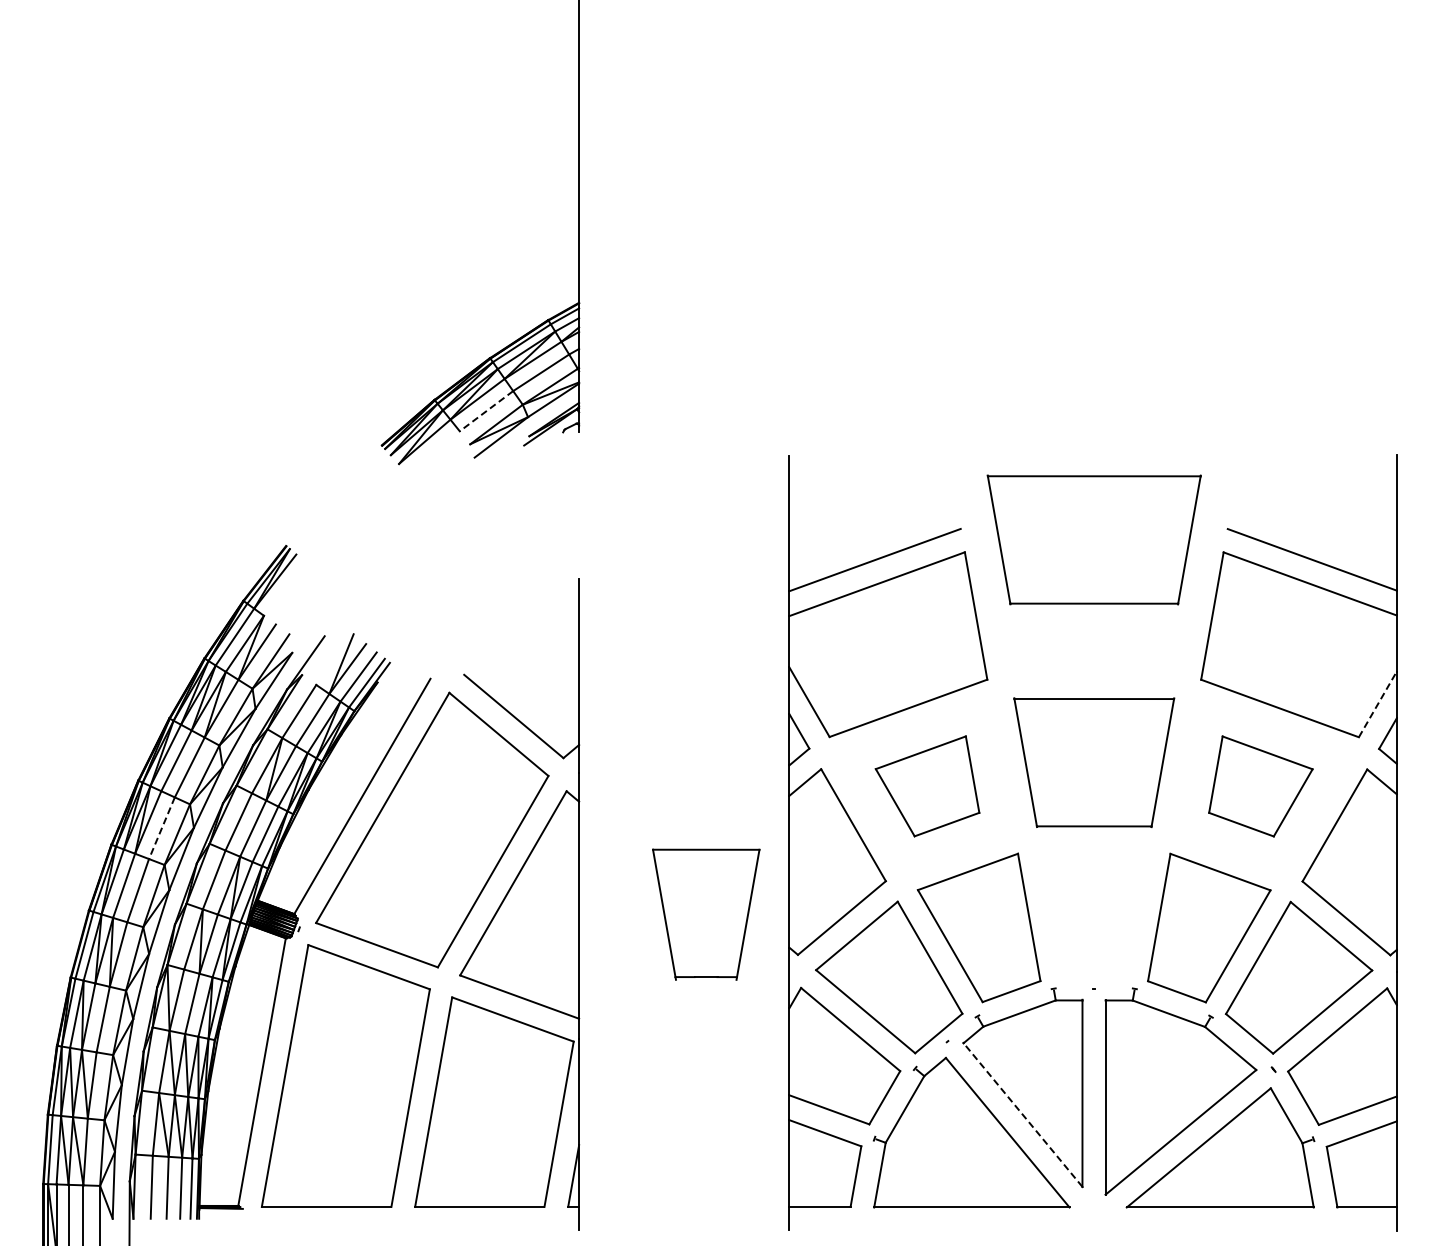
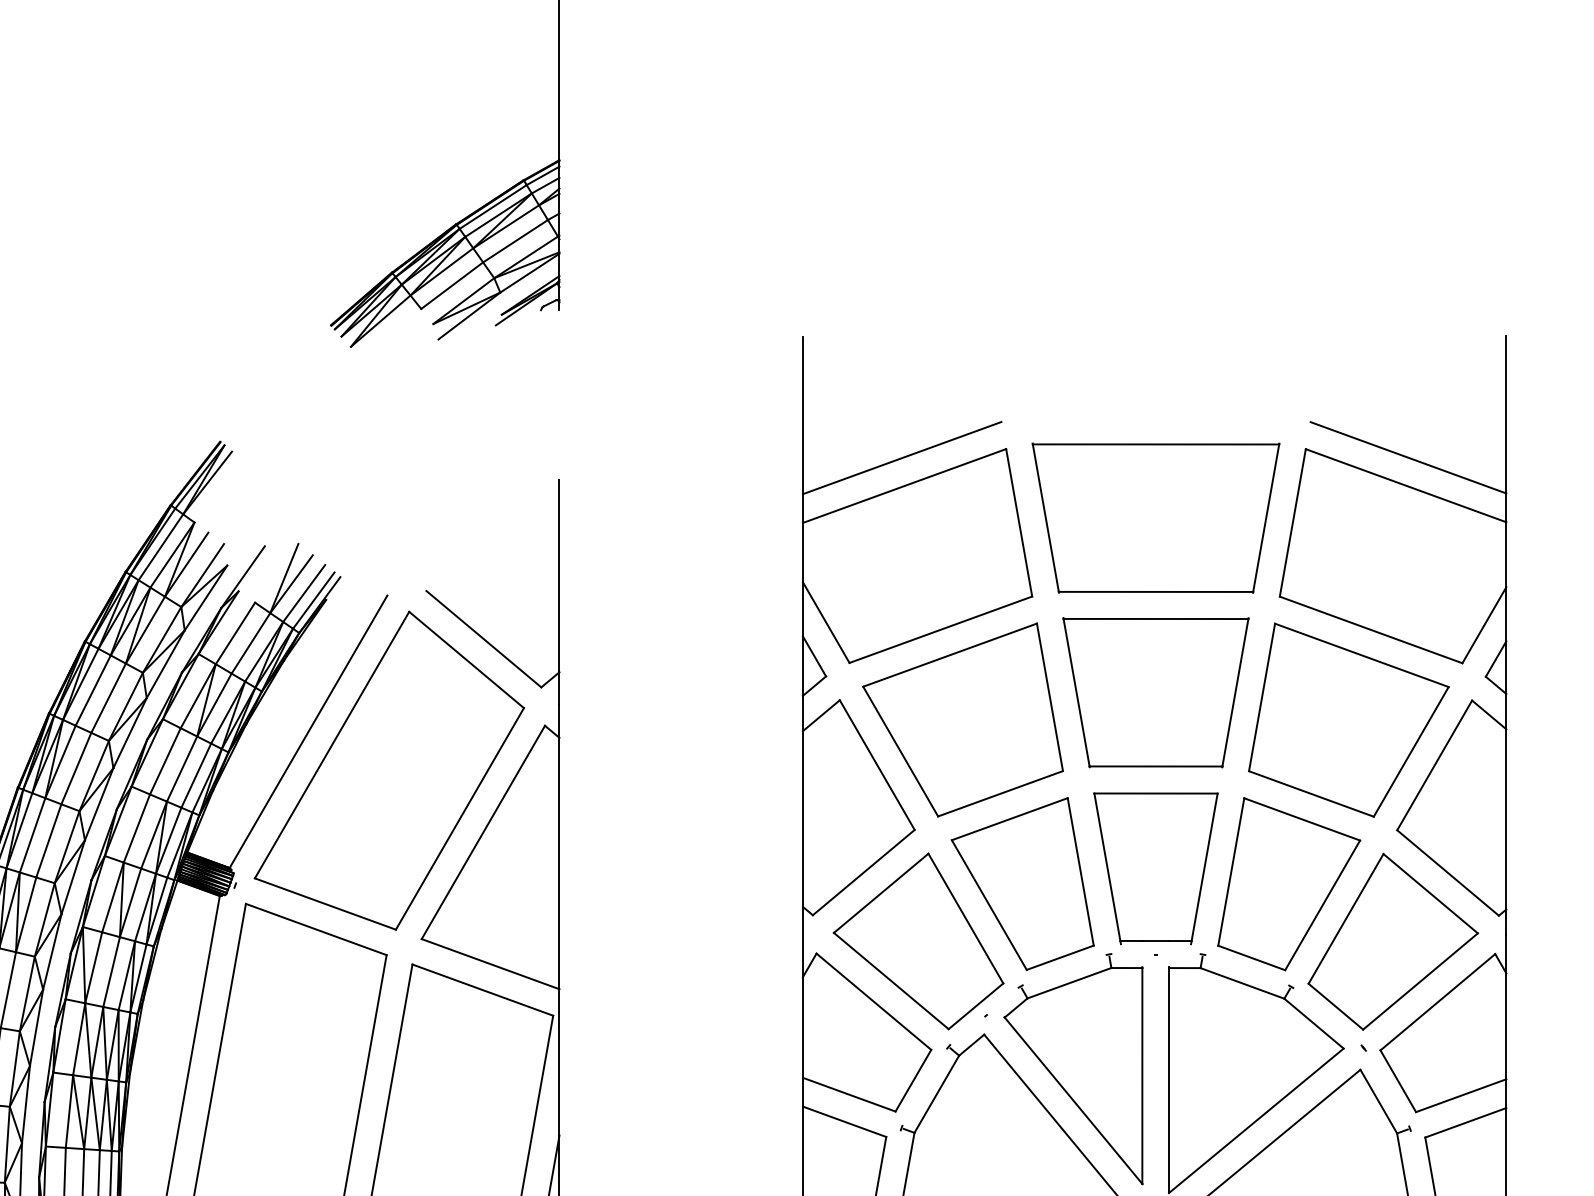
line: (486, 411) -> (452, 286), dashed -> solid
part: (1093, 539) -> (1155, 517), moved
line: (1377, 704) -> (1483, 625), dashed -> solid
part: (927, 786) -> (962, 720), size x1.67
part: (1260, 786) -> (1348, 720), size x1.67
line: (161, 828) -> (75, 768), dashed -> solid
part: (706, 914) -> (1156, 868), moved
line: (1022, 1114) -> (1072, 1100), dashed -> solid

